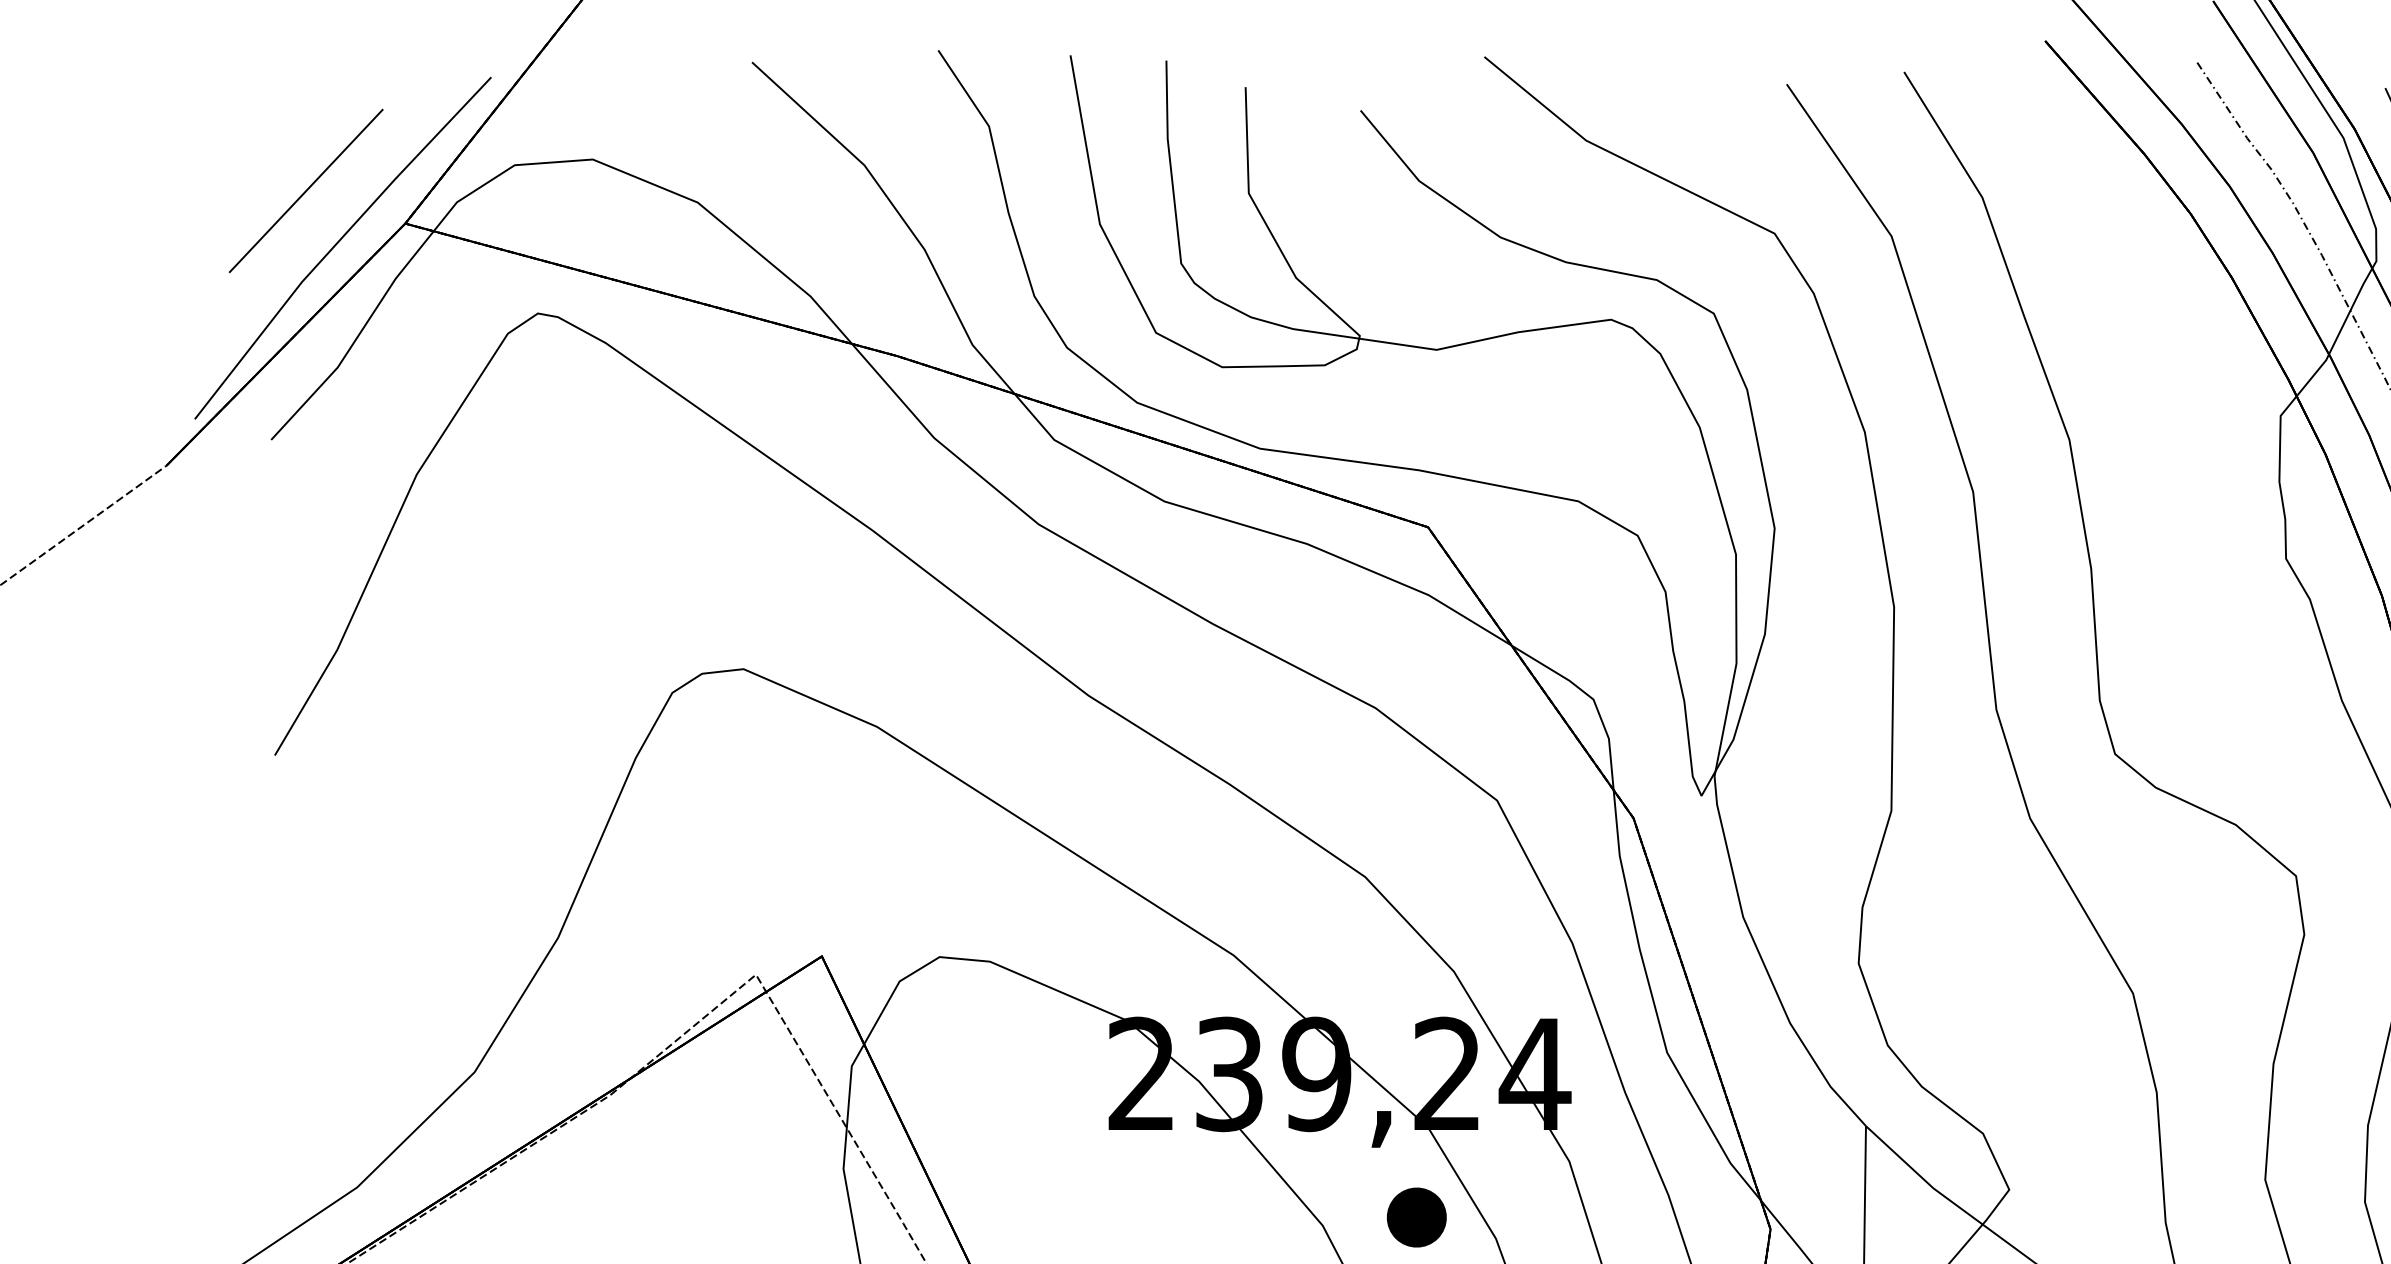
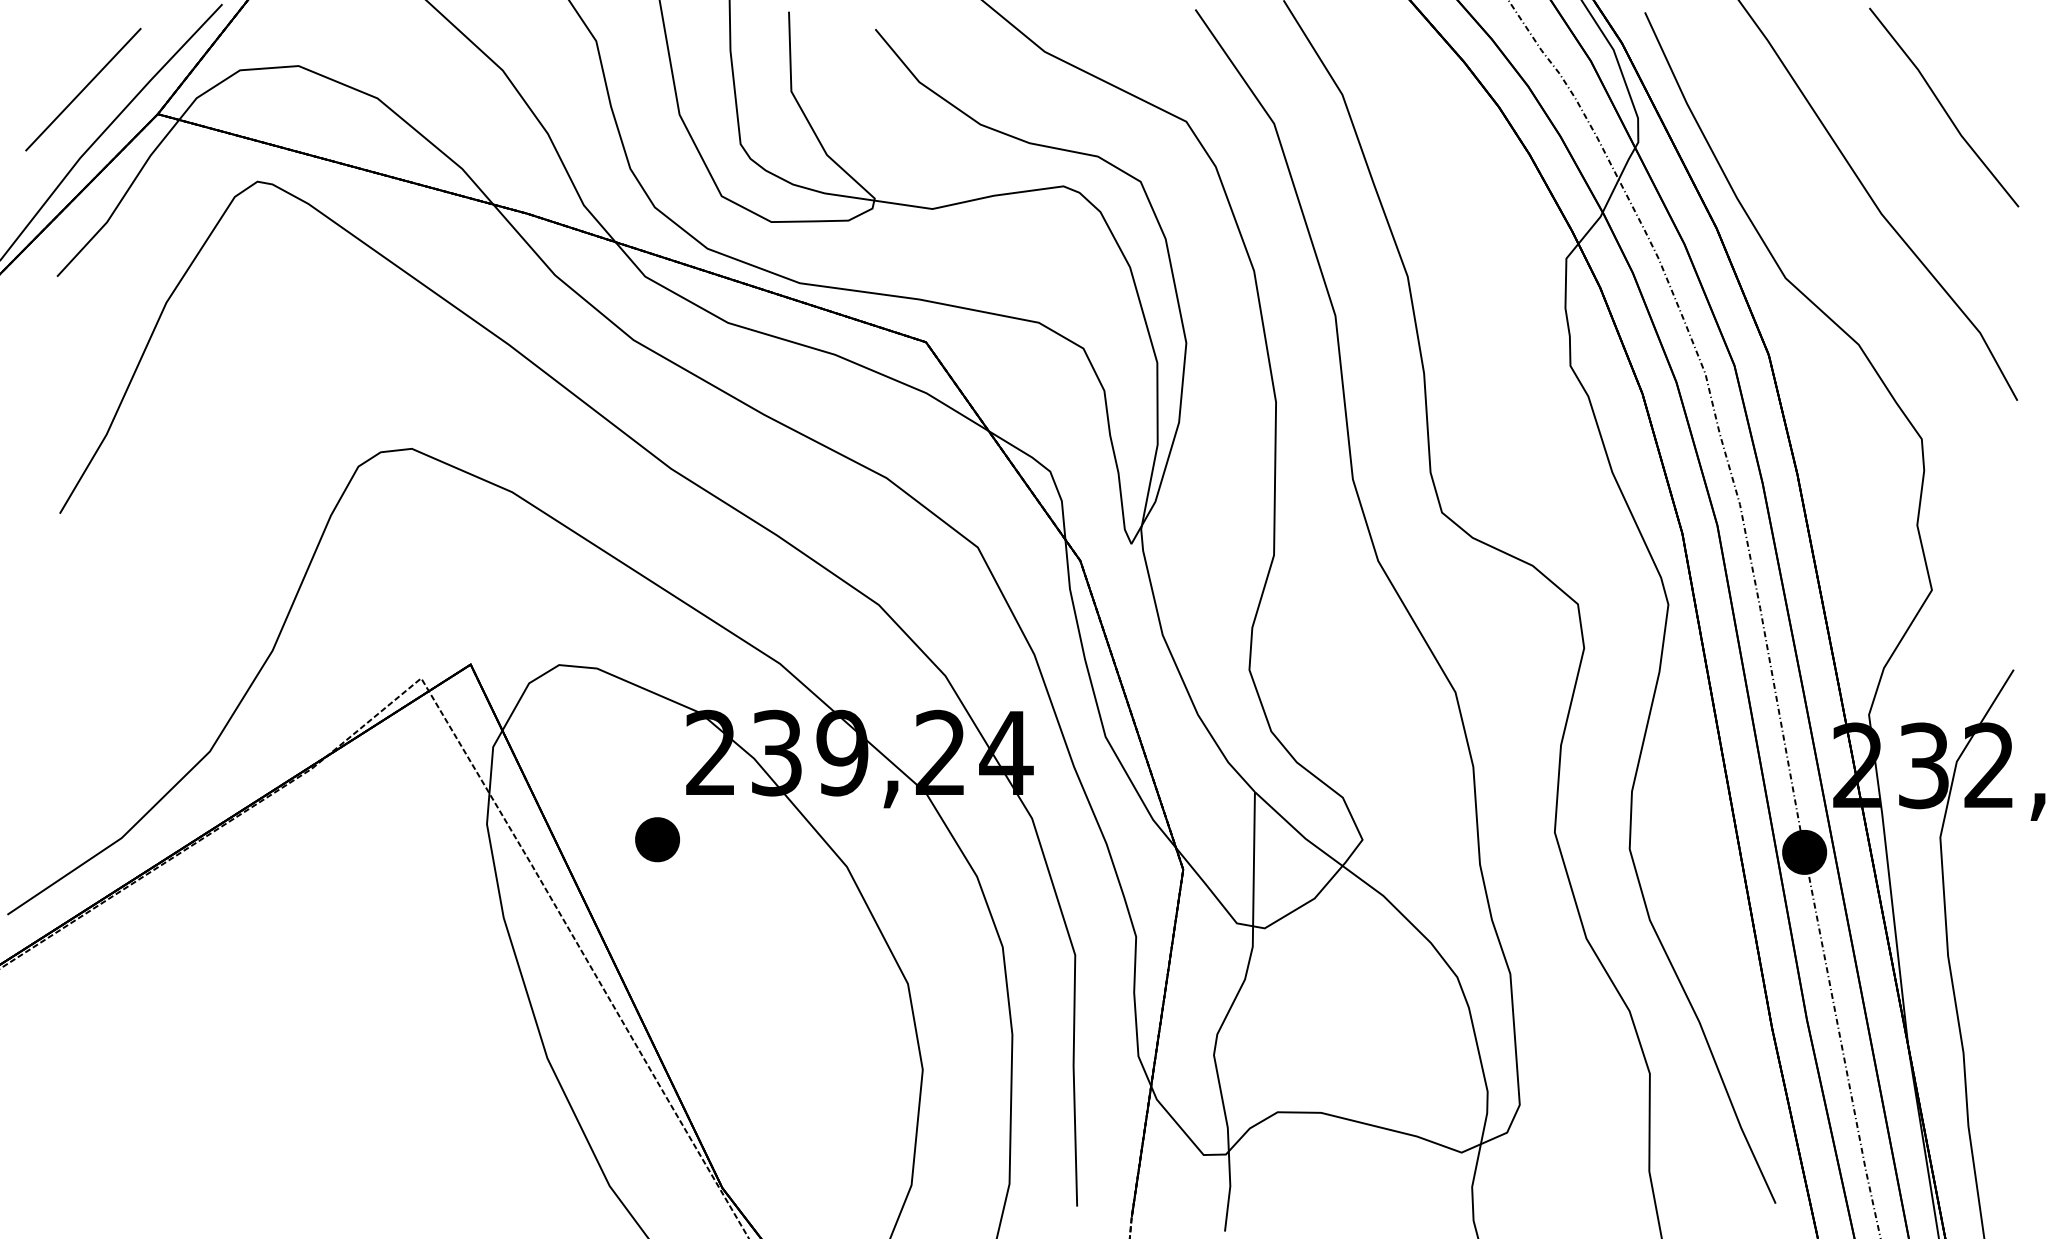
part: (1416, 1217) -> (657, 839), moved

